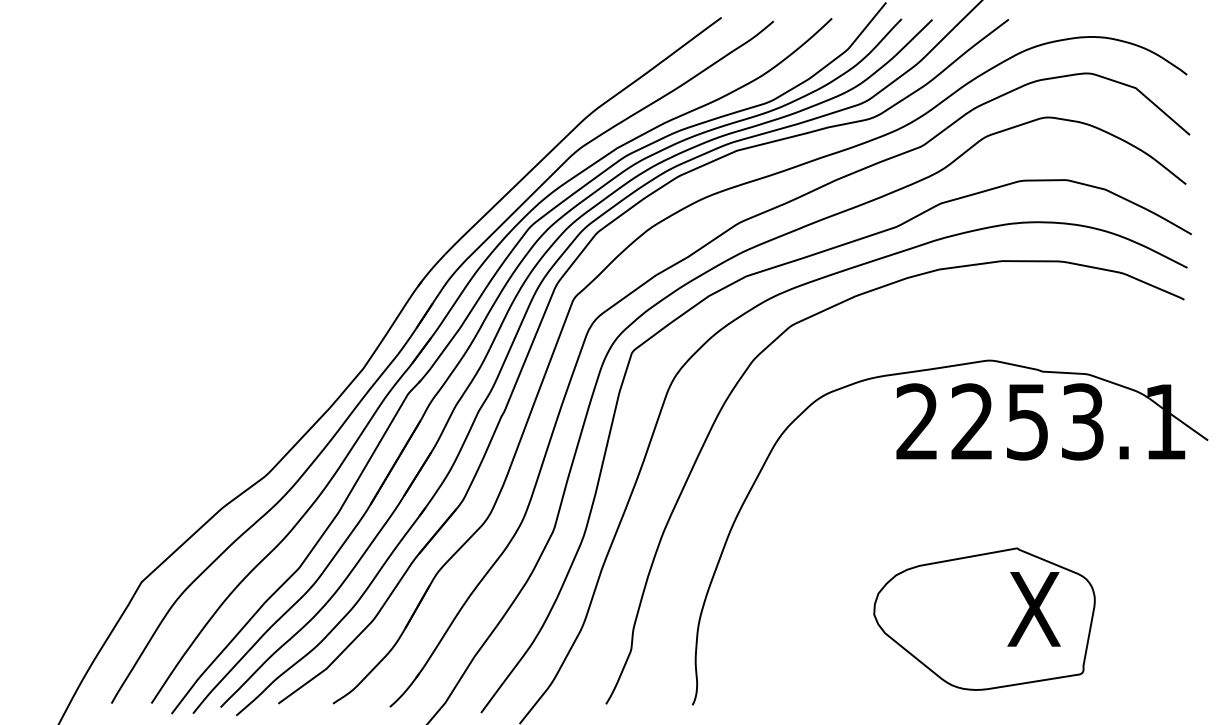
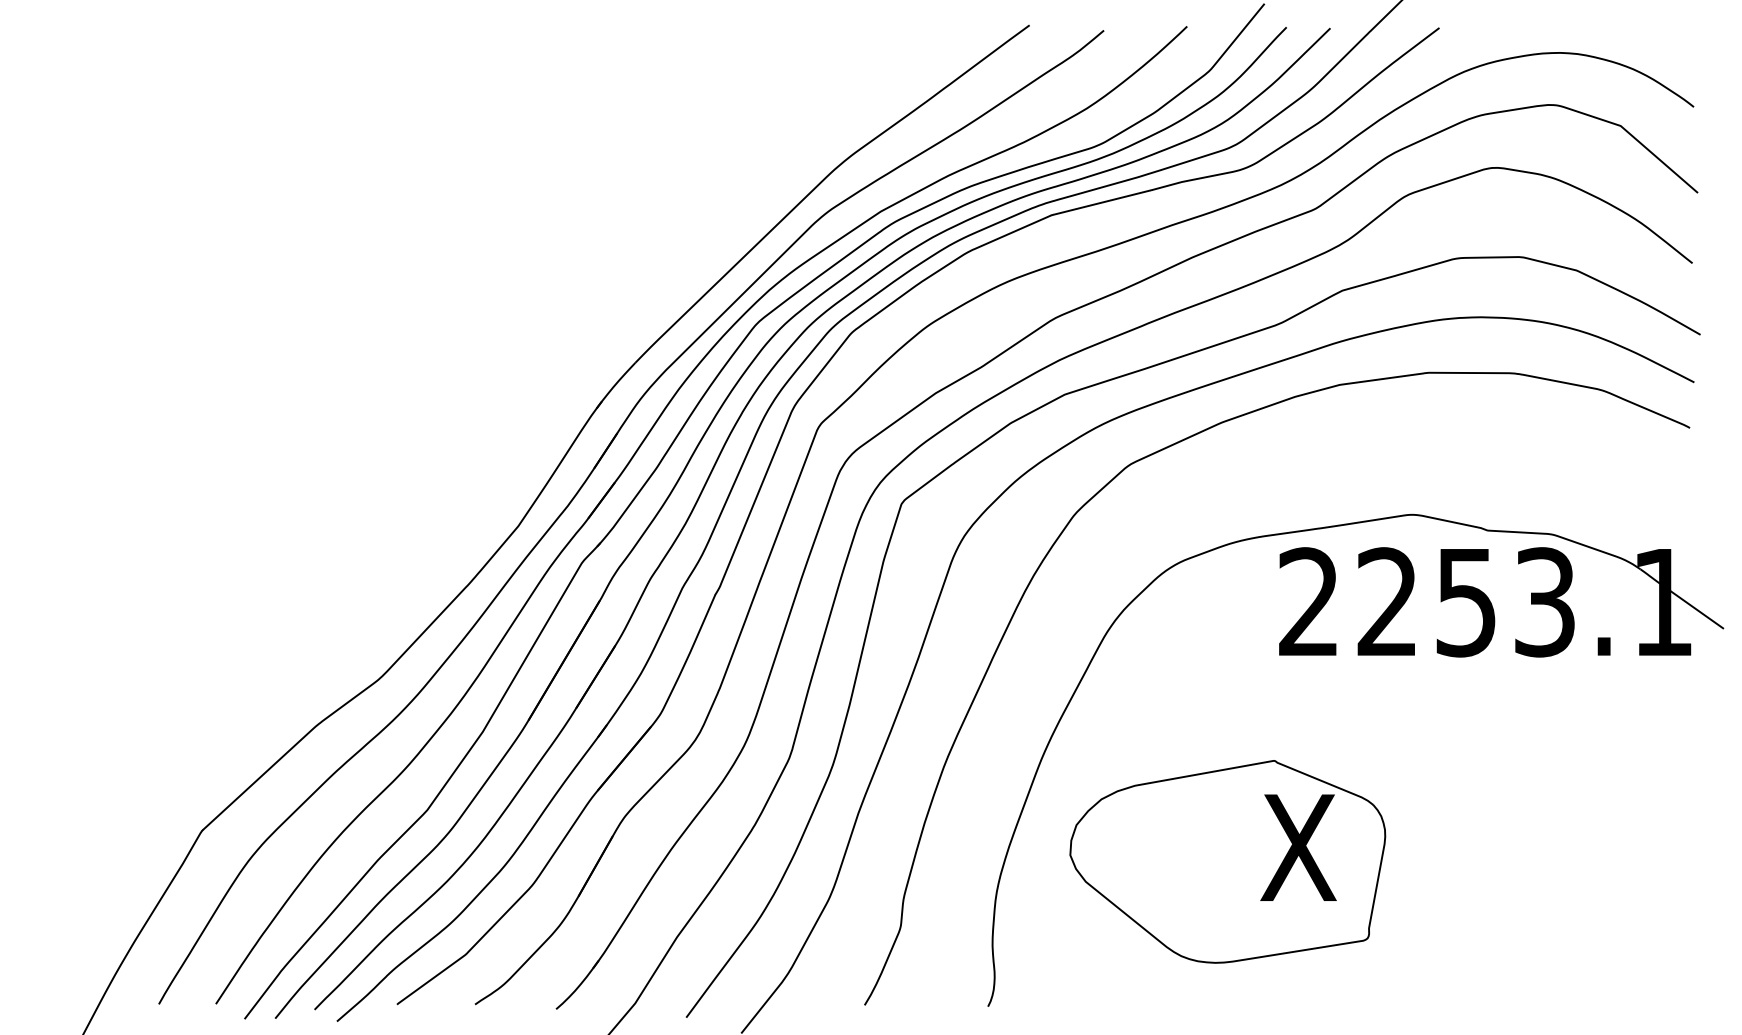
part: (984, 618) -> (1227, 861), moved

